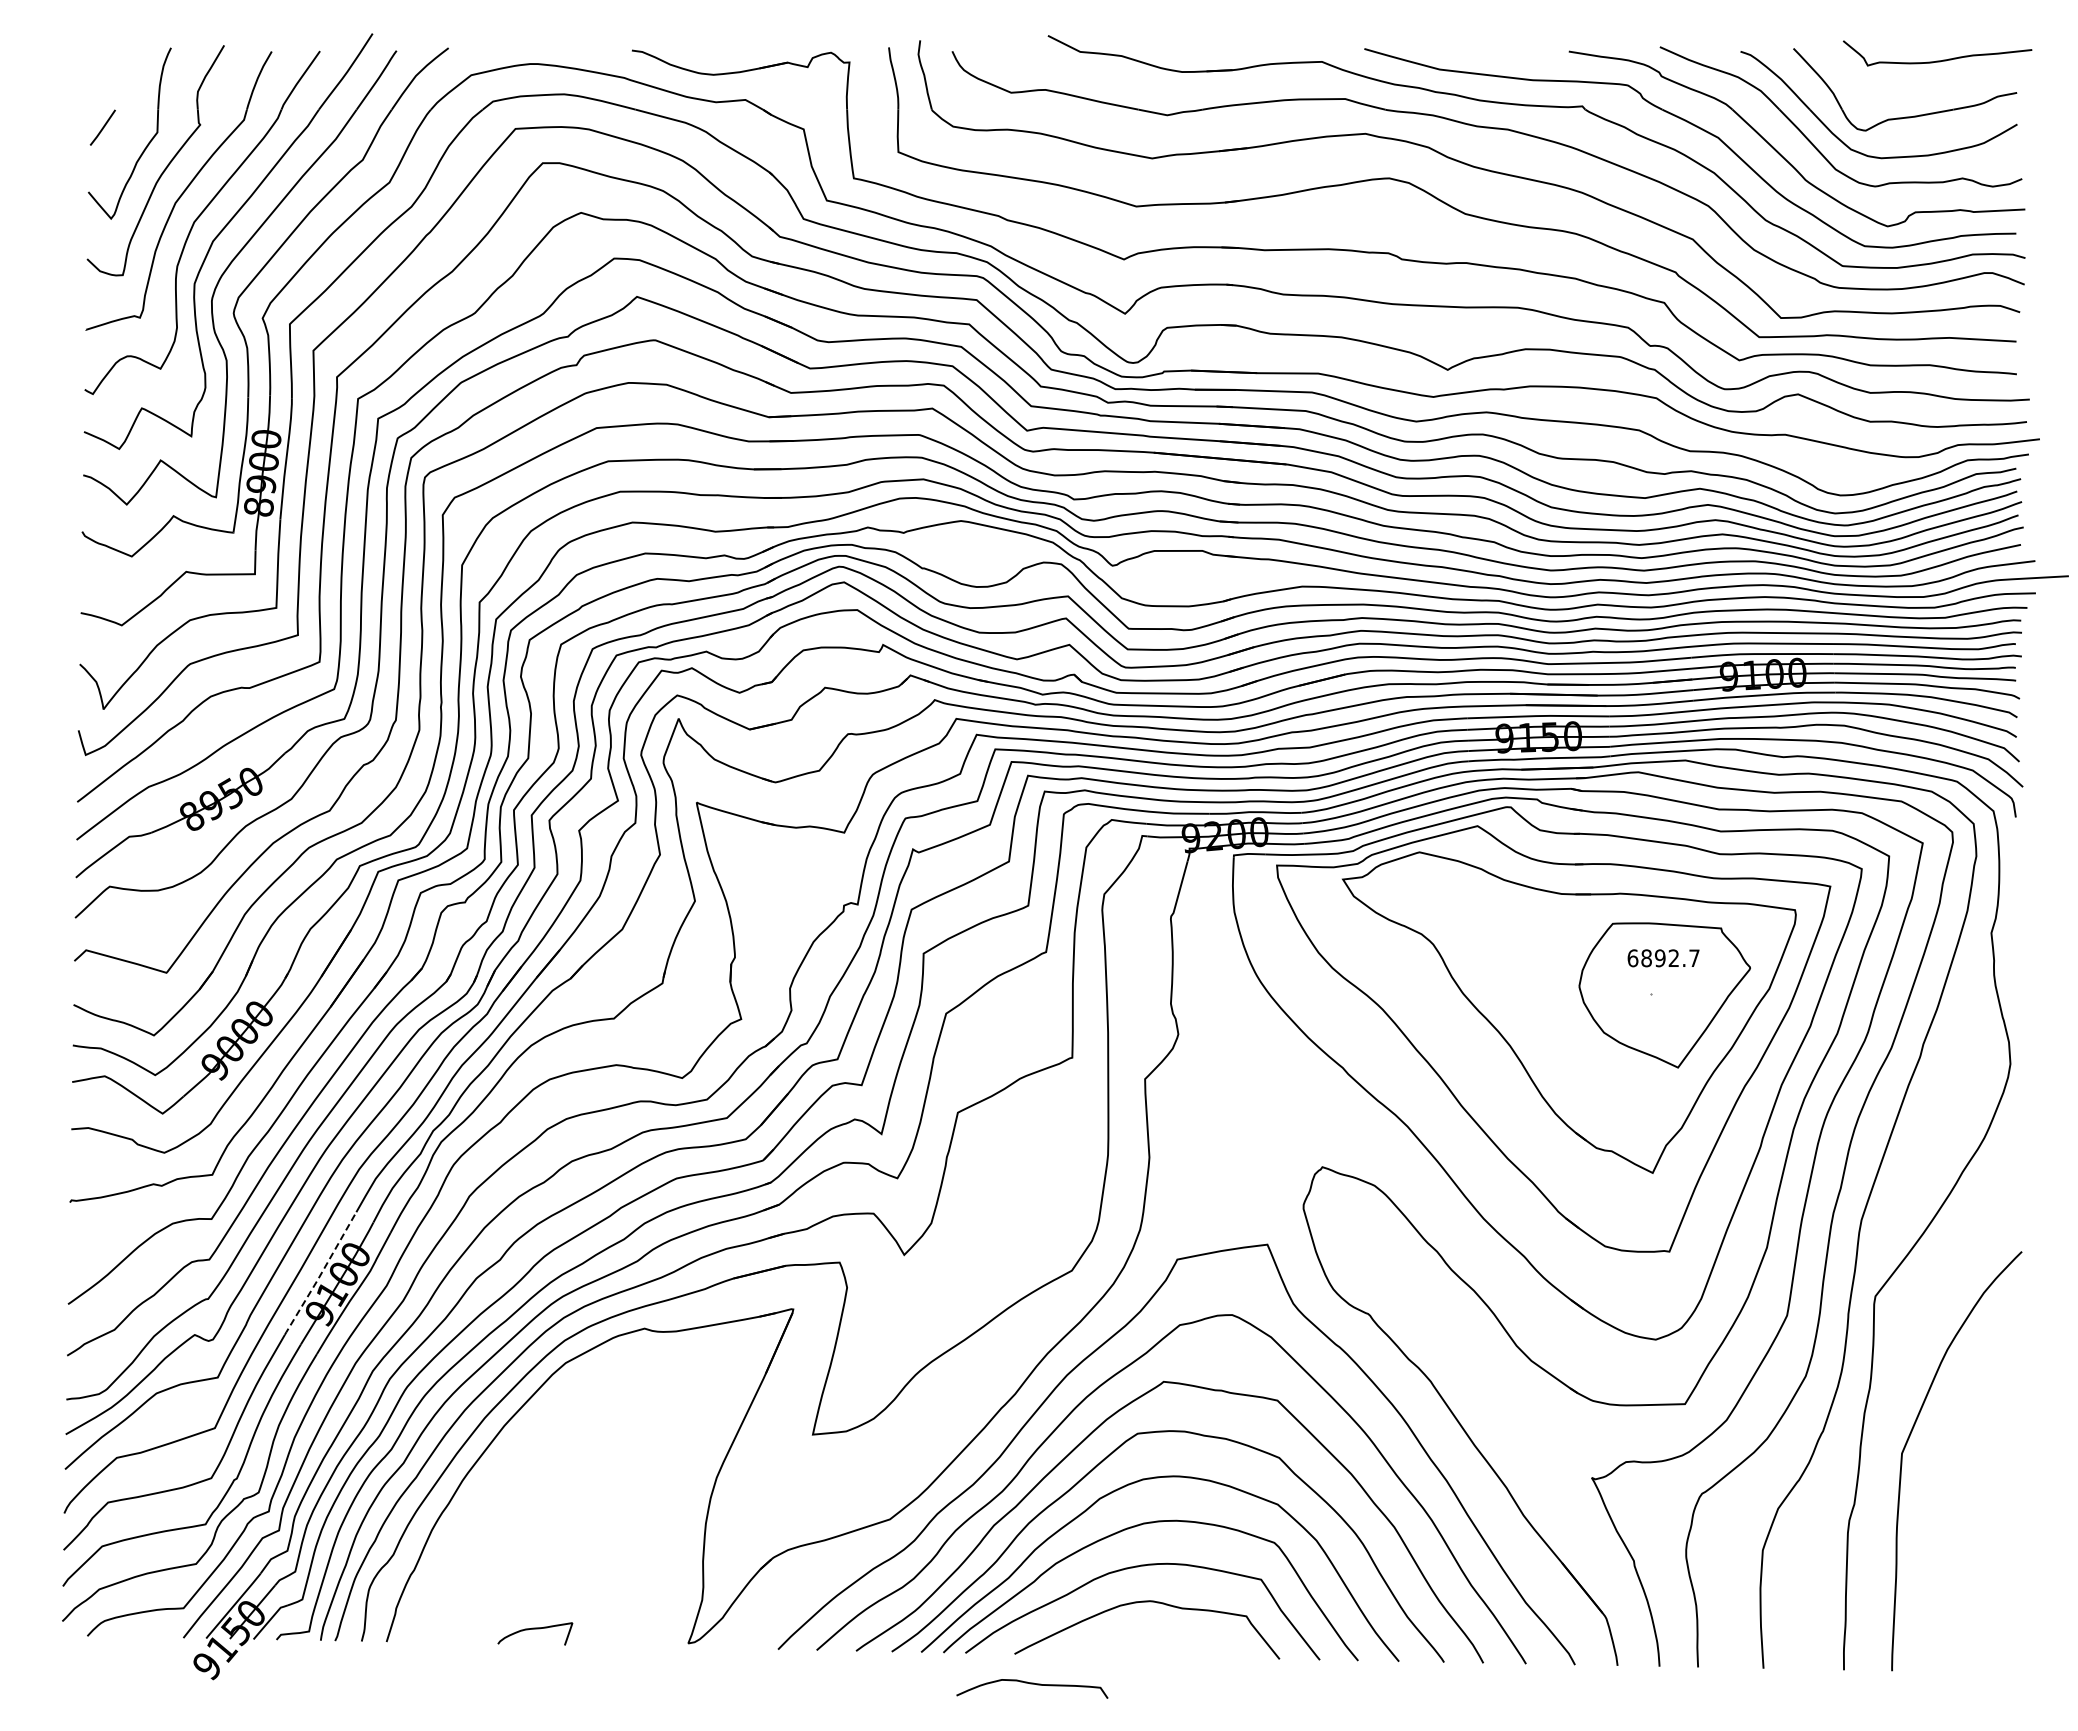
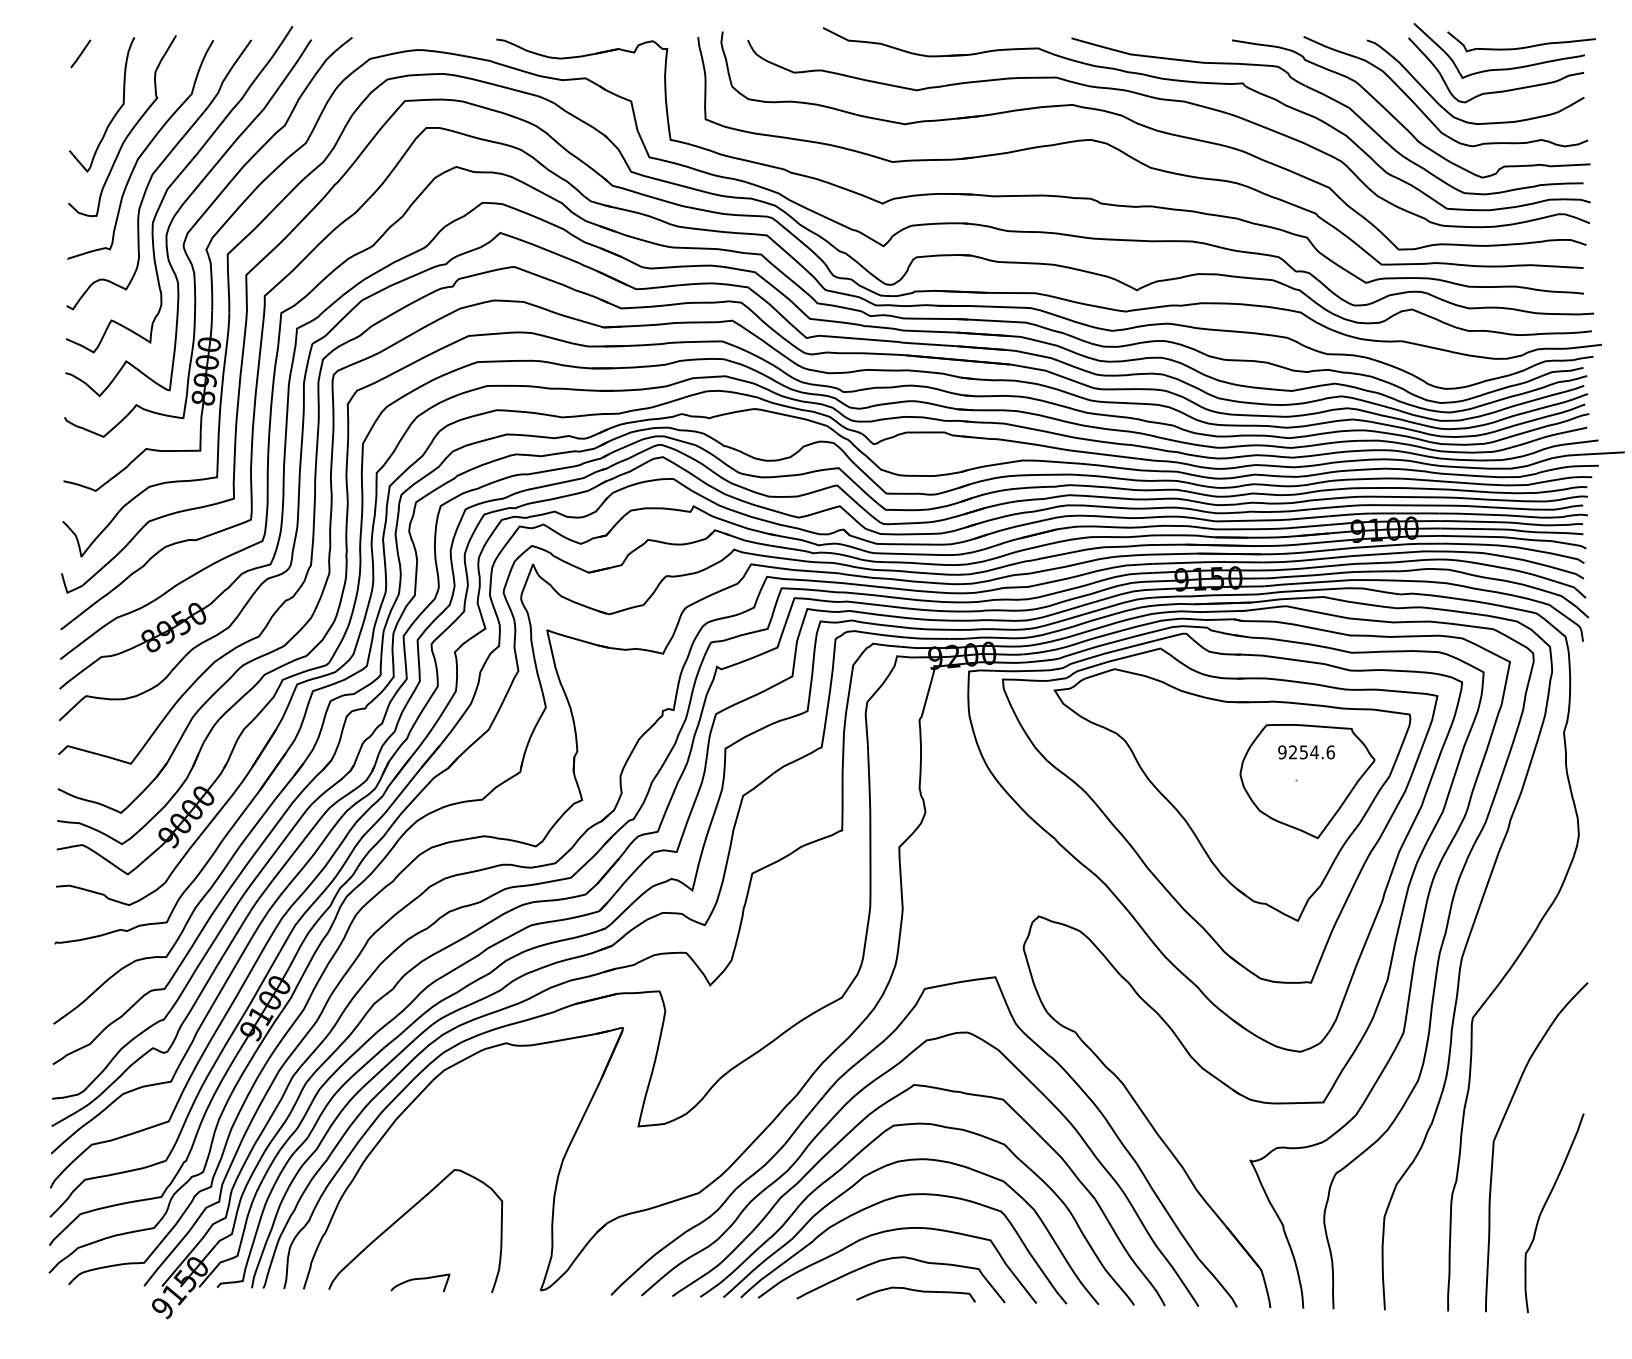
curve: (1913, 87) -> (1502, 68), added
line: (102, 127) -> (80, 53), moved
text: (1663, 958) -> (1306, 752), 6892.7 -> 9254.6
line: (320, 1275) -> (251, 1001), dashed -> solid
curve: (1966, 1538) -> (1544, 1208), added
curve: (513, 1549) -> (403, 1216), added
curve: (1032, 1684) -> (916, 1291), moved

